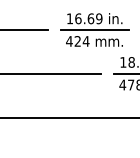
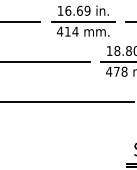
text: (77, 41) -> (67, 31), 424 -> 414

